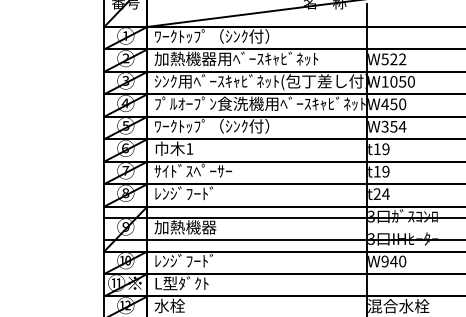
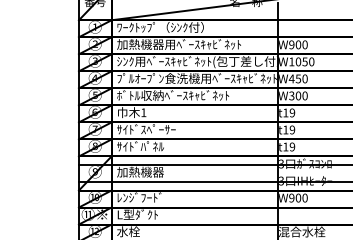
text: (393, 59) -> (298, 44), W522 -> W900
text: (228, 126) -> (173, 95), ﾜｰｸﾄｯﾌﾟ（ｼﾝｸ付） -> ﾎﾞﾄﾙ収納ﾍﾞｰｽｷｬﾋﾞﾈｯﾄ
text: (398, 126) -> (301, 95), W354 -> W300
text: (185, 193) -> (140, 146), ﾚﾝｼﾞﾌｰﾄﾞ -> ｻｲﾄﾞﾊﾟﾈﾙ
text: (381, 194) -> (289, 147), t24 -> t19
text: (393, 261) -> (298, 198), W940 -> W900

